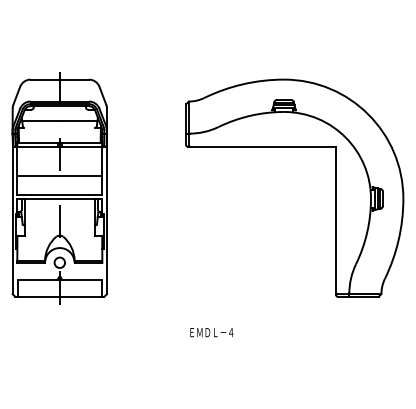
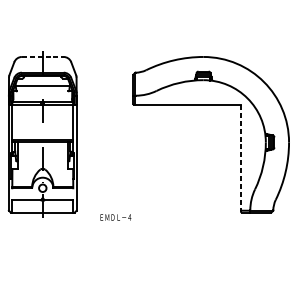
line: (60, 79) -> (43, 56), solid -> dashed
line: (59, 176) -> (42, 126), removed
line: (336, 221) -> (241, 158), solid -> dashed
text: (211, 332) -> (115, 217), moved

